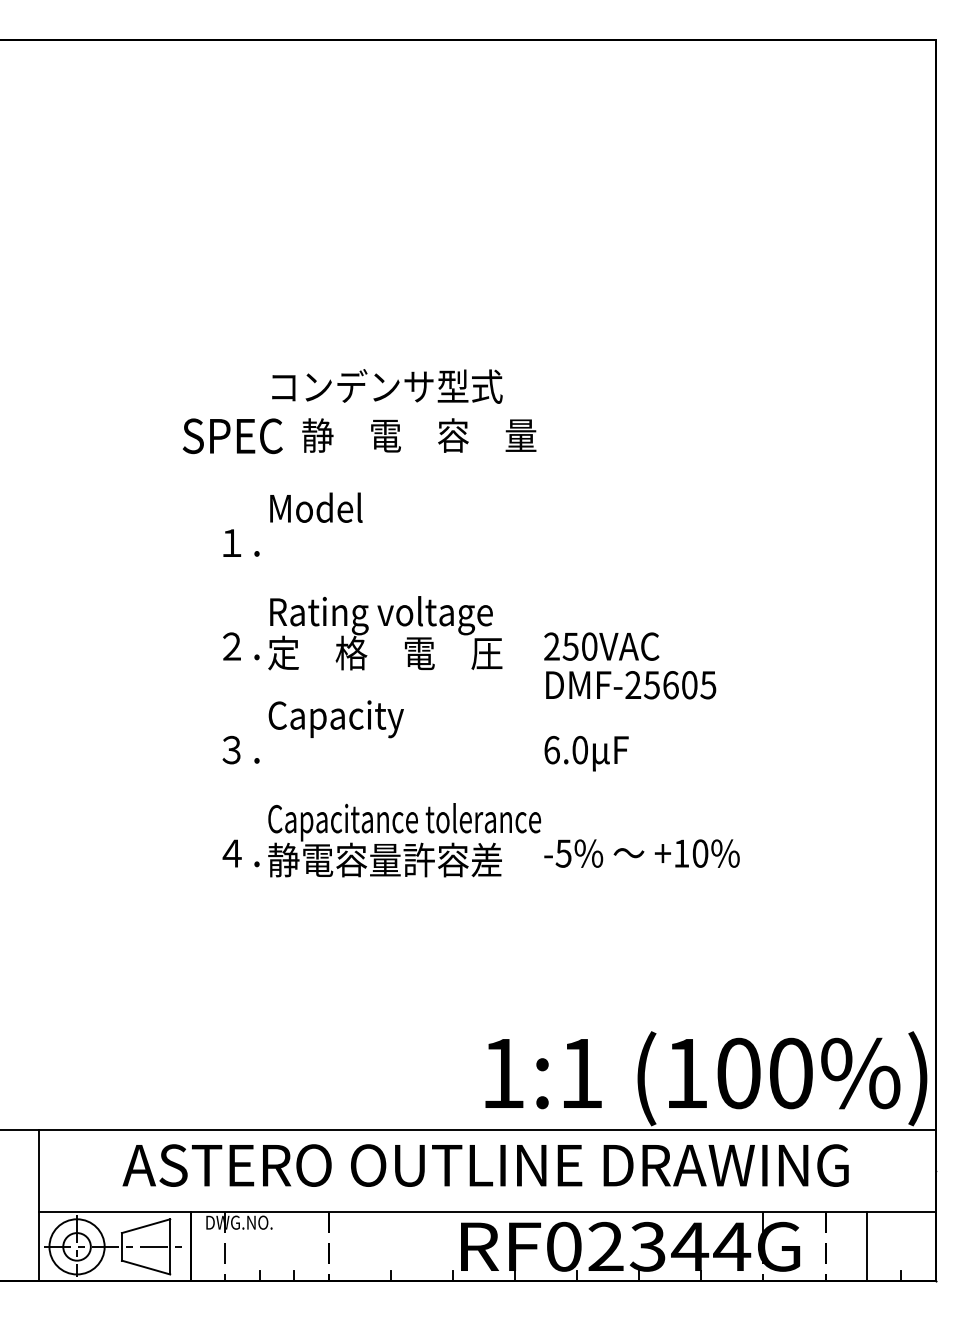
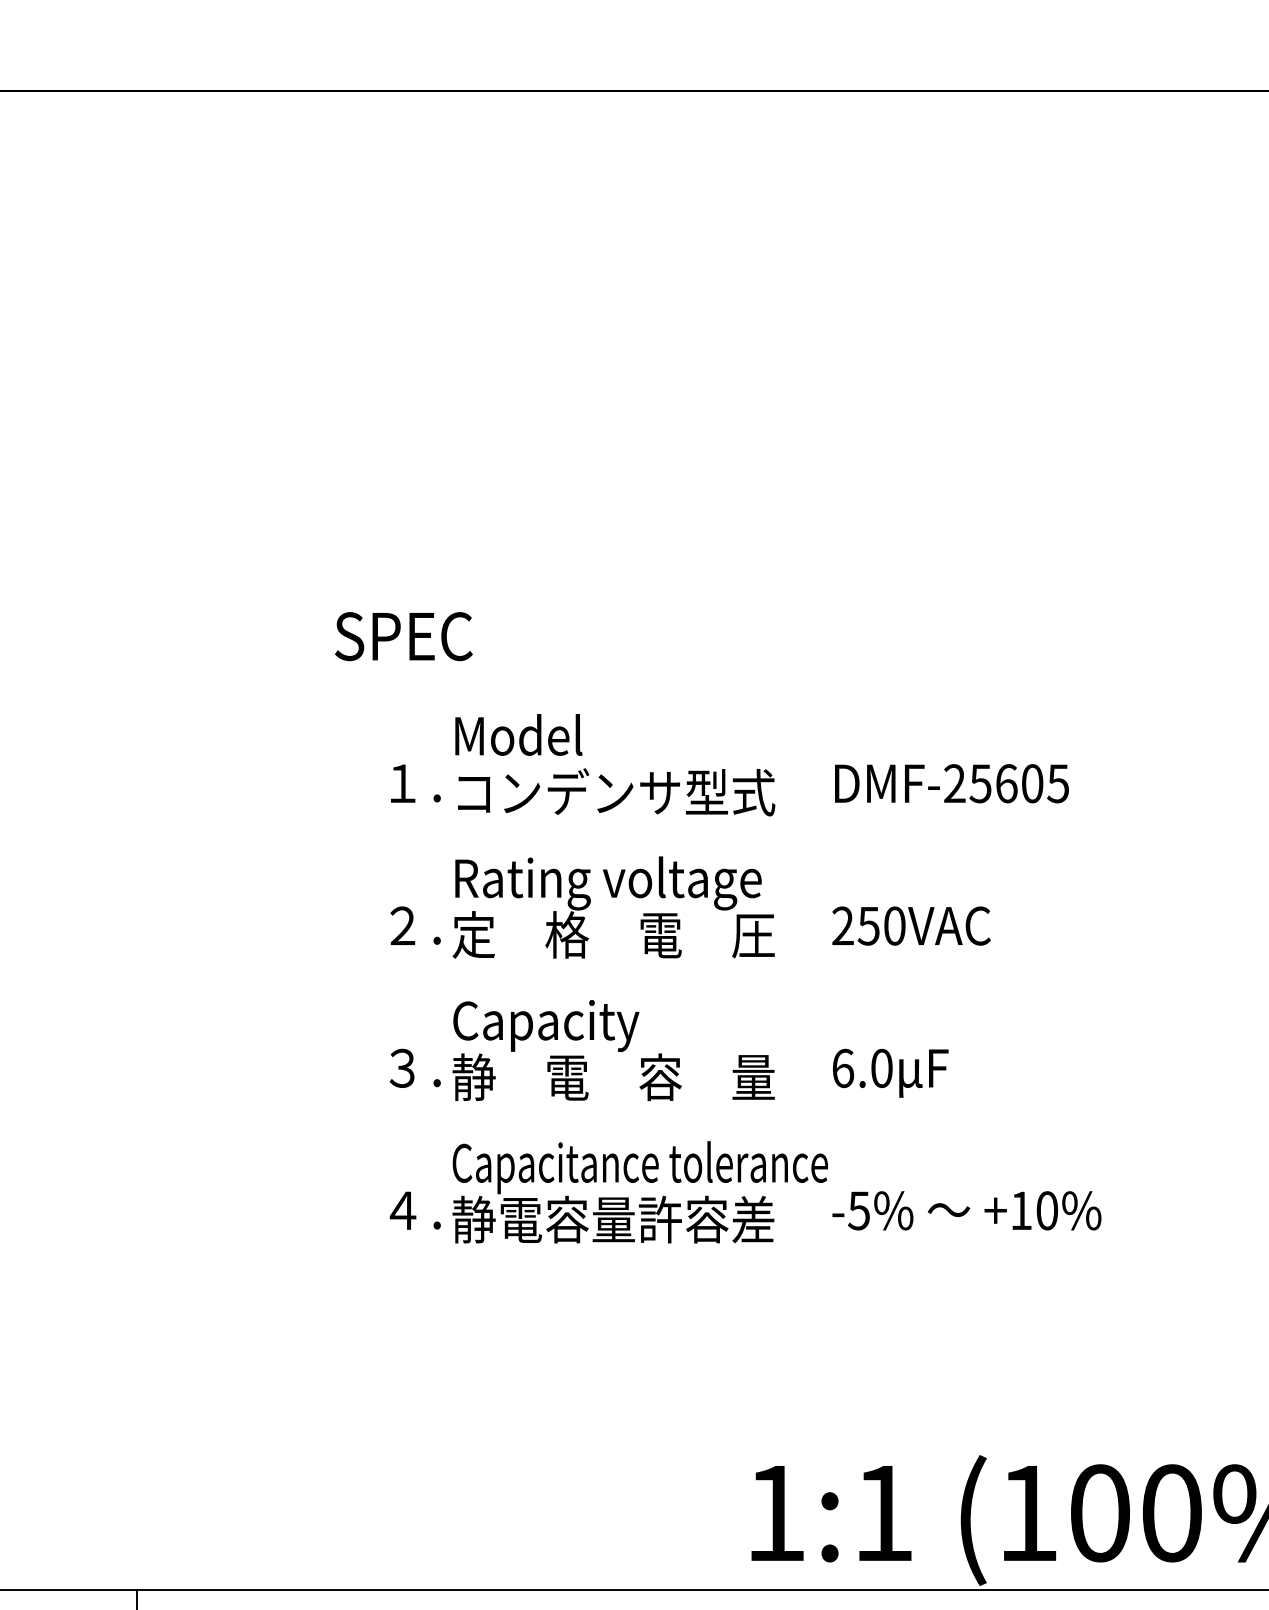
text: (387, 386) -> (616, 792), moved
text: (419, 435) -> (613, 1077), moved
text: (631, 685) -> (952, 784), moved

